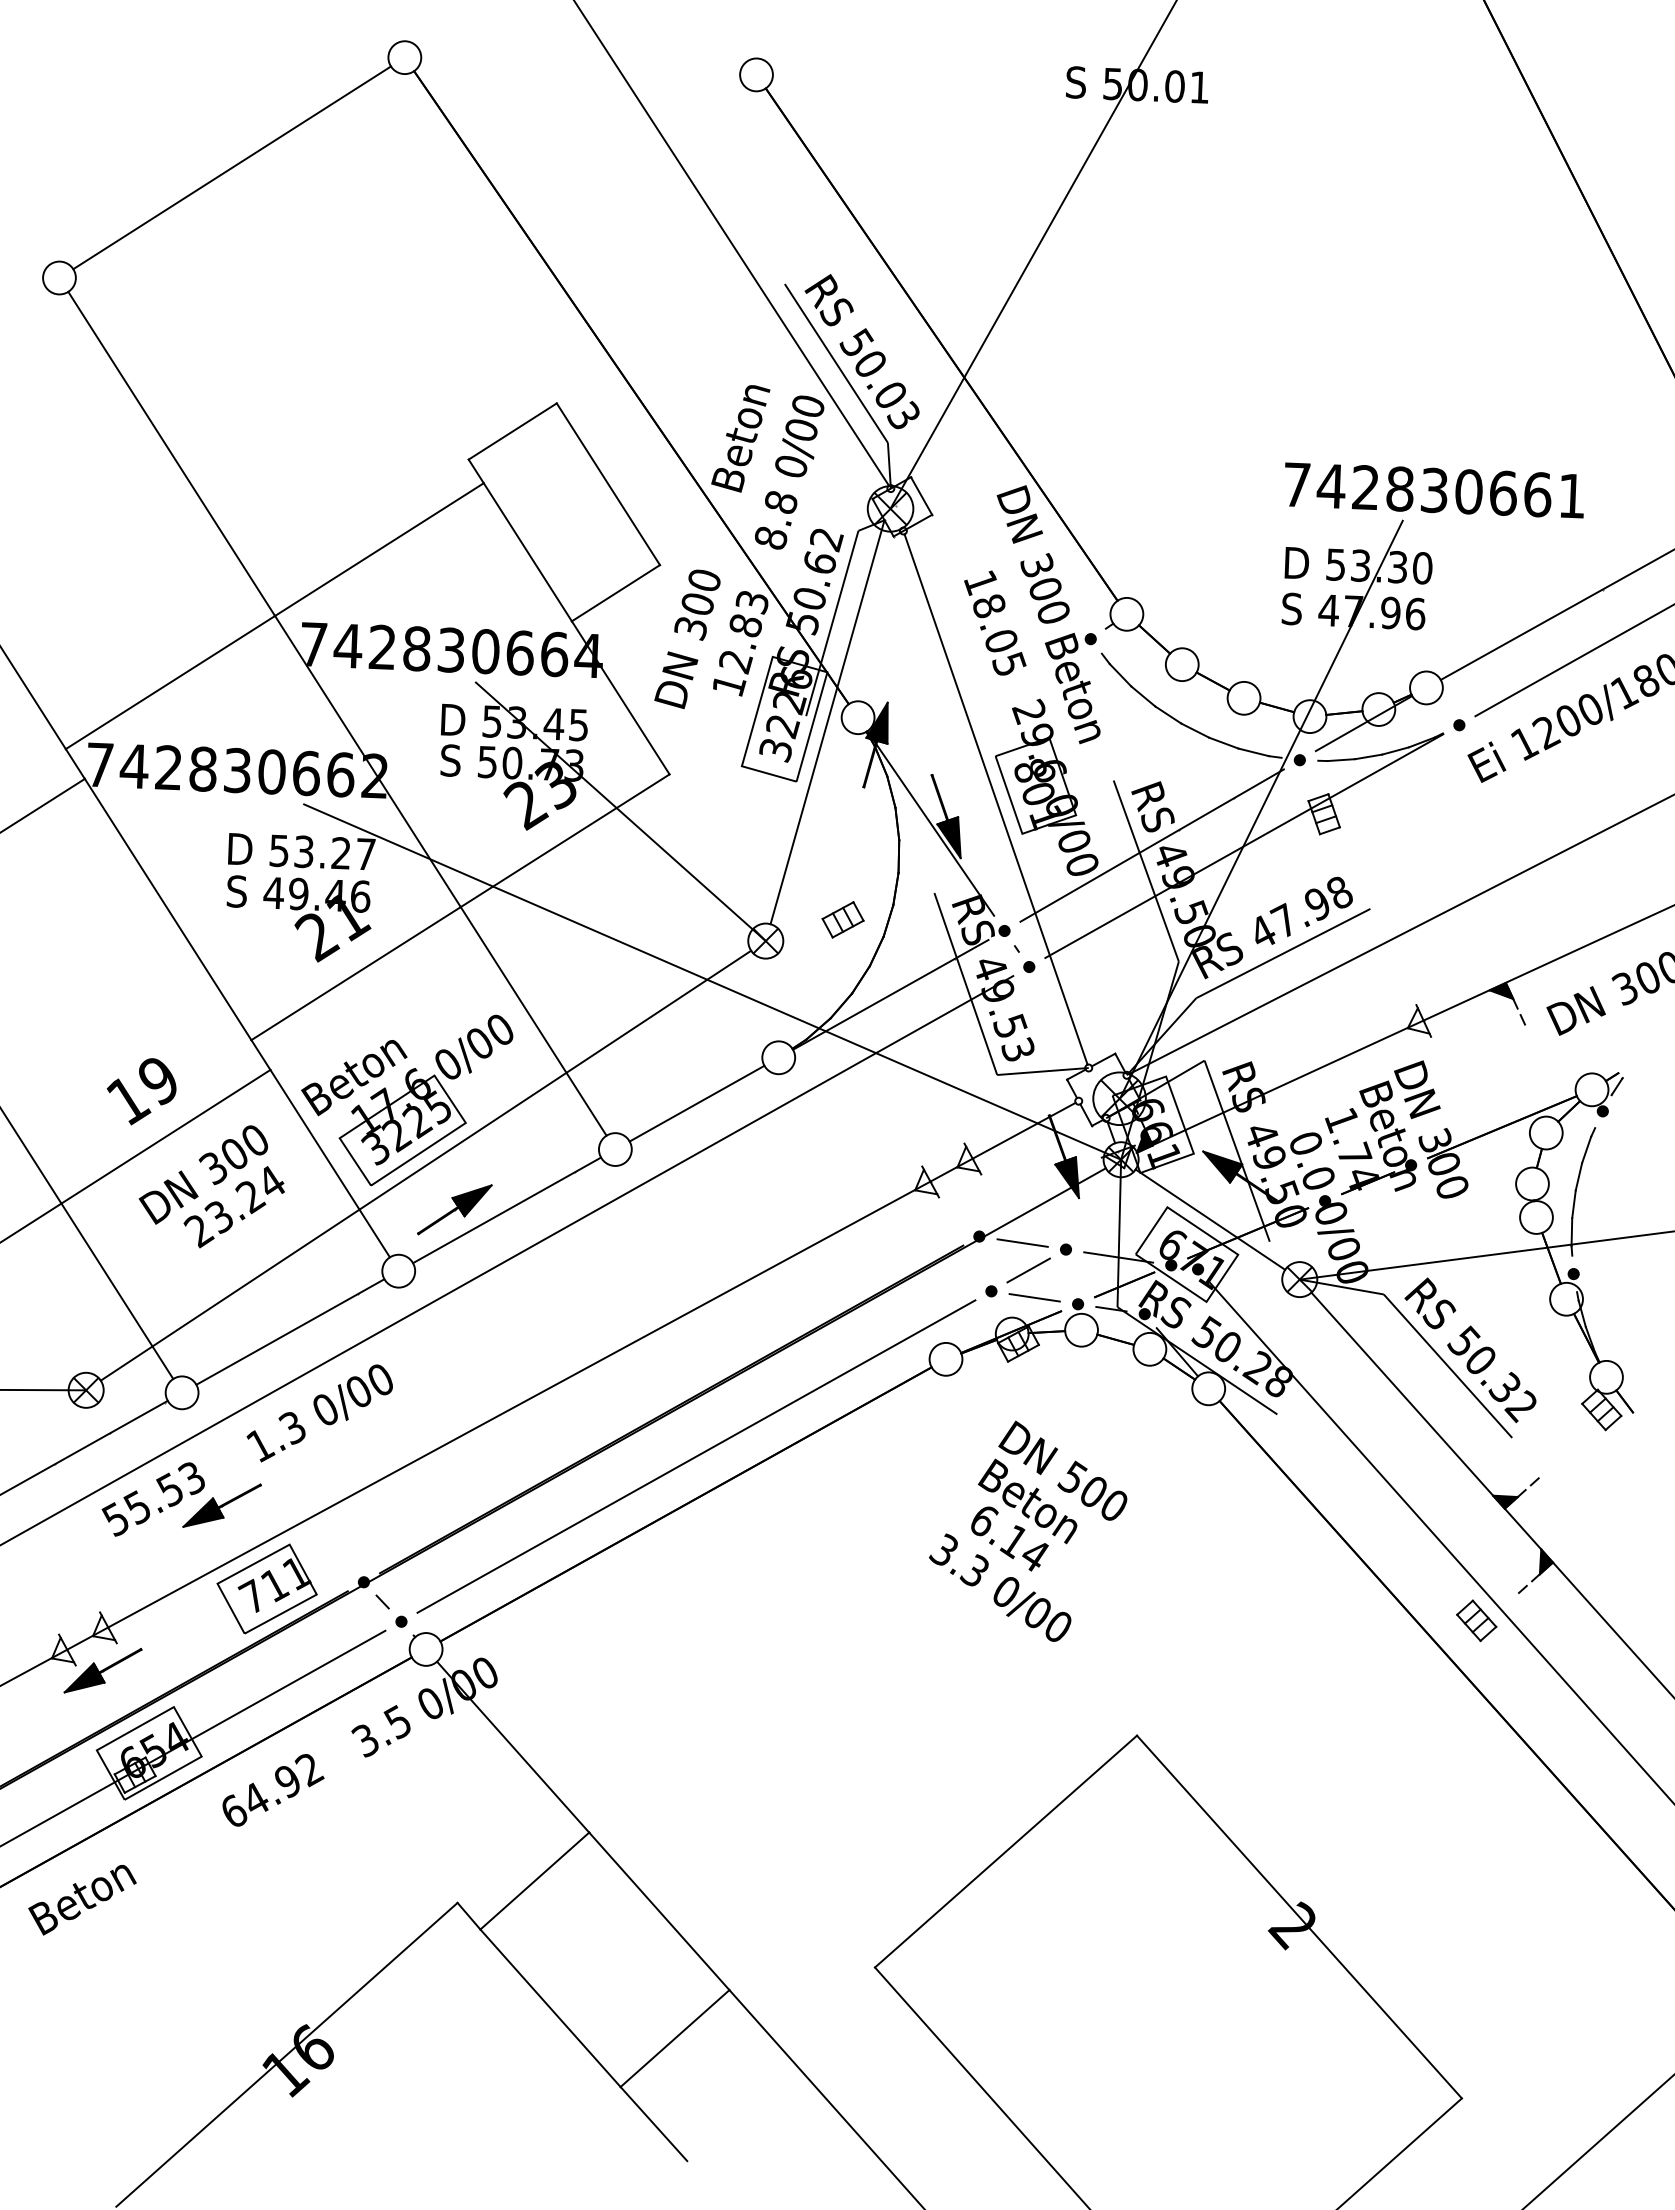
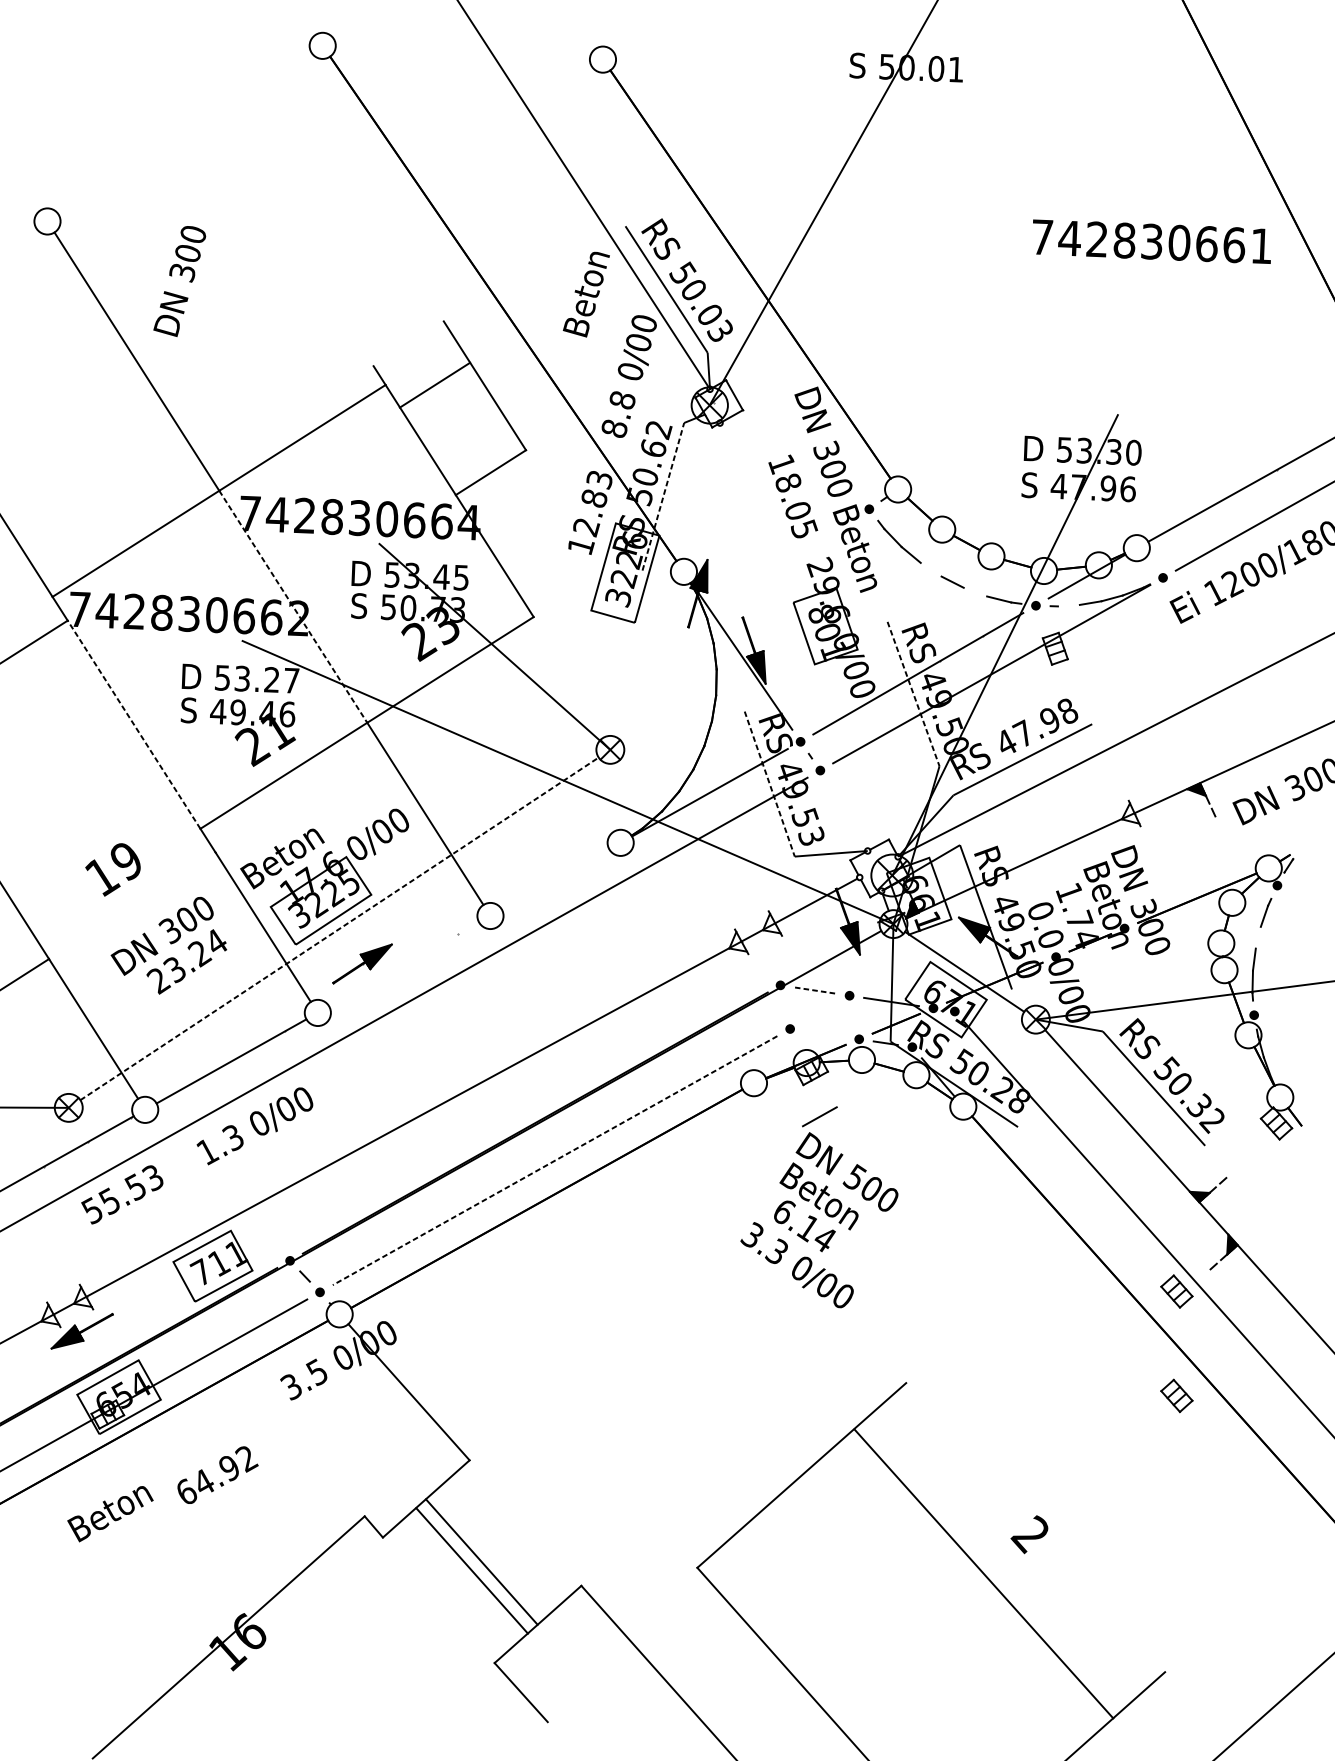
line: (231, 167) -> (184, 133), removed
line: (512, 431) -> (434, 385), moved
text: (740, 438) -> (586, 294), moved
text: (1434, 490) -> (1152, 241), moved
line: (832, 623) -> (663, 496), solid -> dashed
text: (687, 639) -> (179, 281), moved
line: (1168, 714) -> (931, 569), removed
line: (827, 722) -> (659, 575), removed
line: (1223, 742) -> (975, 591), removed
line: (1340, 760) -> (1068, 605), removed
line: (367, 761) -> (292, 606), solid -> dashed
line: (995, 799) -> (793, 637), removed
line: (1146, 871) -> (913, 694), solid -> dashed
line: (168, 909) -> (134, 724), solid -> dashed
part: (842, 919) -> (671, 732), removed
line: (965, 984) -> (769, 784), solid -> dashed
line: (696, 1103) -> (555, 879), removed
line: (165, 1136) -> (131, 905), removed
line: (425, 1165) -> (339, 928), solid -> dashed
line: (1578, 1176) -> (1258, 937), removed
line: (507, 1210) -> (404, 964), removed
line: (1022, 1243) -> (814, 990), solid -> dashed
line: (1028, 1270) -> (819, 1116), moved
line: (1034, 1297) -> (824, 1033), removed
line: (696, 1456) -> (555, 1160), solid -> dashed
part: (221, 1505) -> (176, 1199), removed
part: (1476, 1751) -> (1176, 1395), added
text: (273, 1790) -> (218, 1475), moved
text: (82, 1900) -> (110, 1514), moved
line: (659, 1911) -> (472, 1571), moved
line: (1299, 1916) -> (983, 1573), moved
line: (550, 2008) -> (481, 1562), moved

